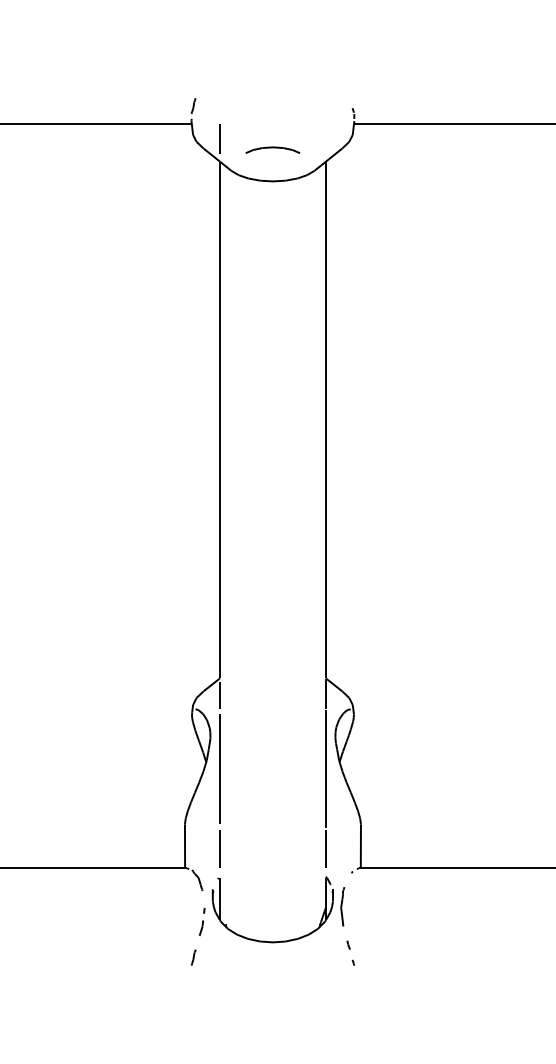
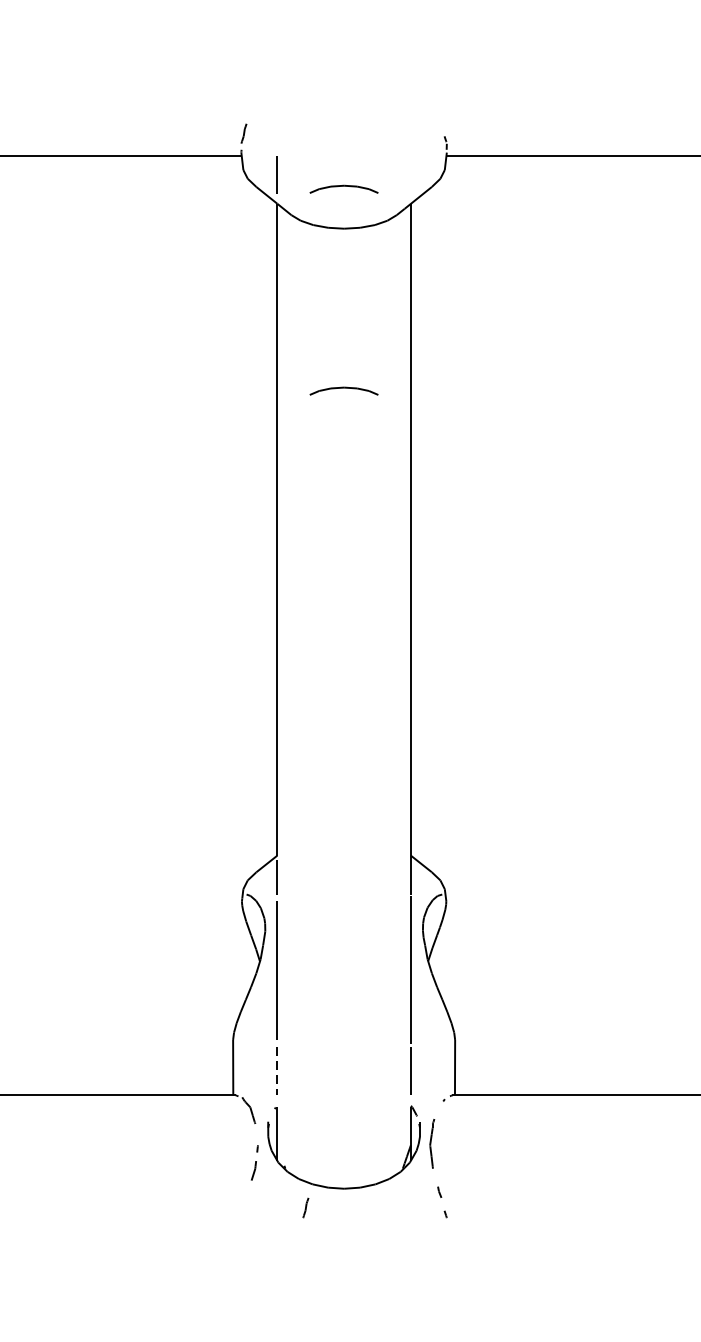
part: (272, 309) -> (343, 390), added
line: (220, 849) -> (277, 1071), solid -> dashed
line: (193, 957) -> (305, 1207), moved

